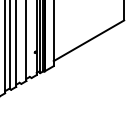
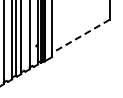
line: (88, 40) -> (80, 36), solid -> dashed

